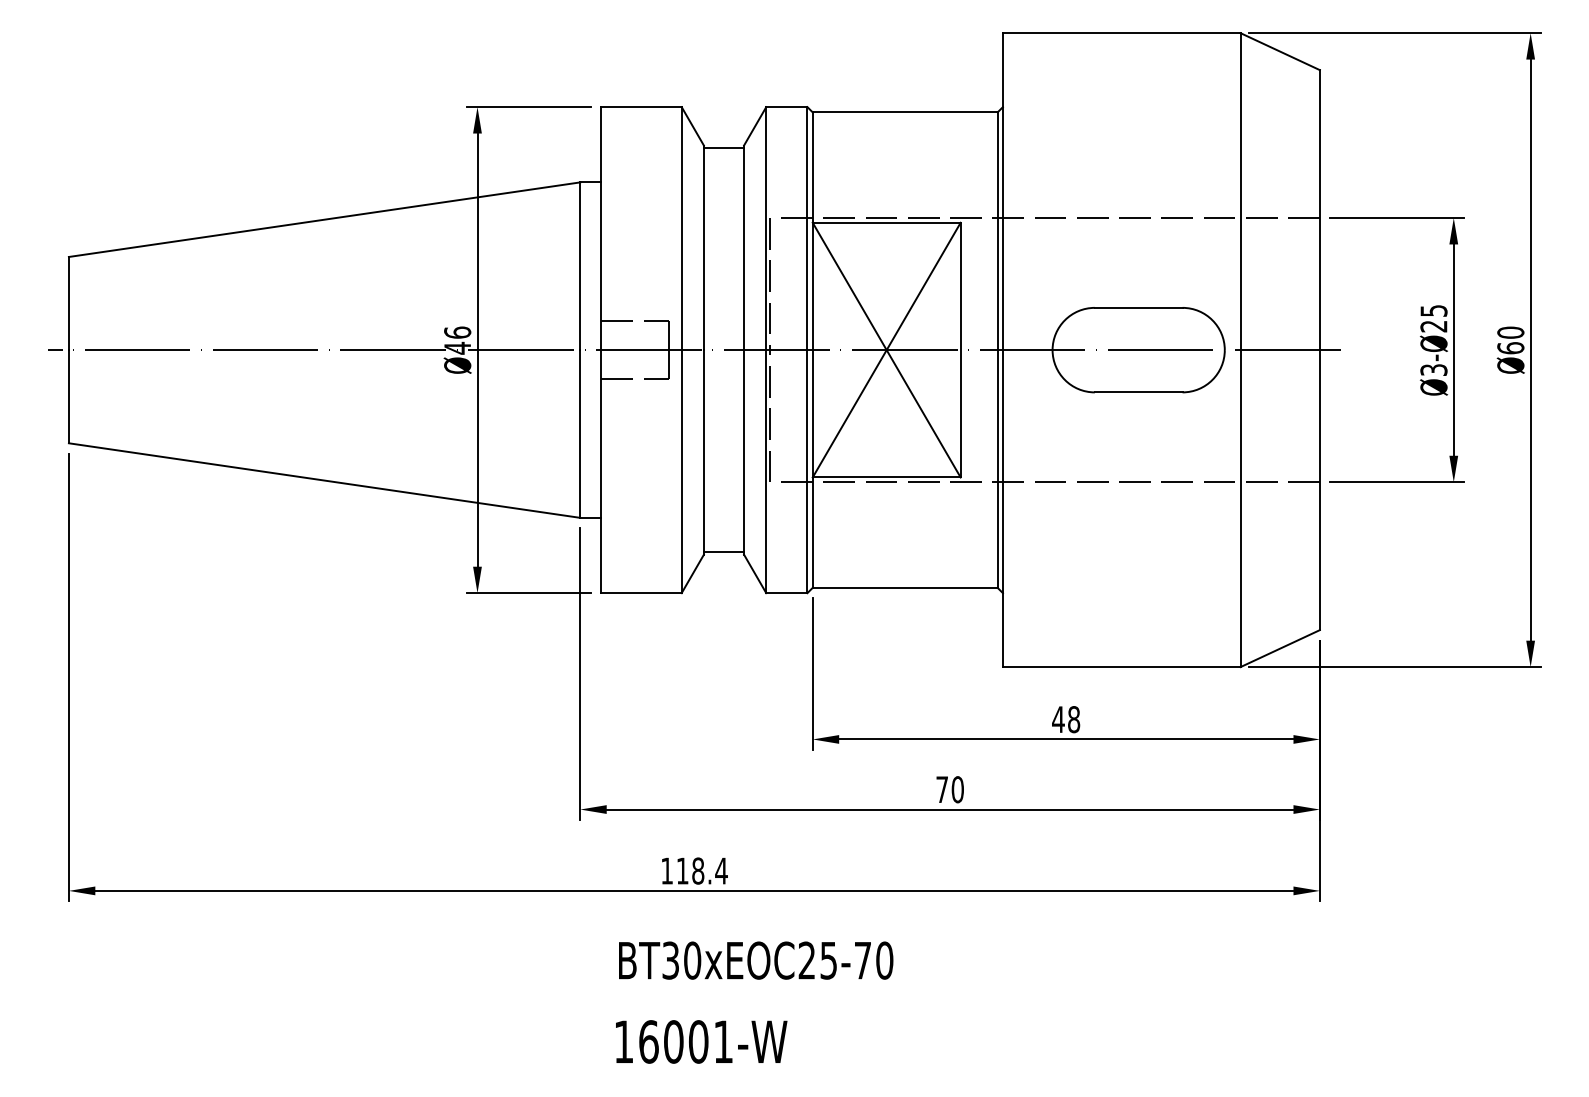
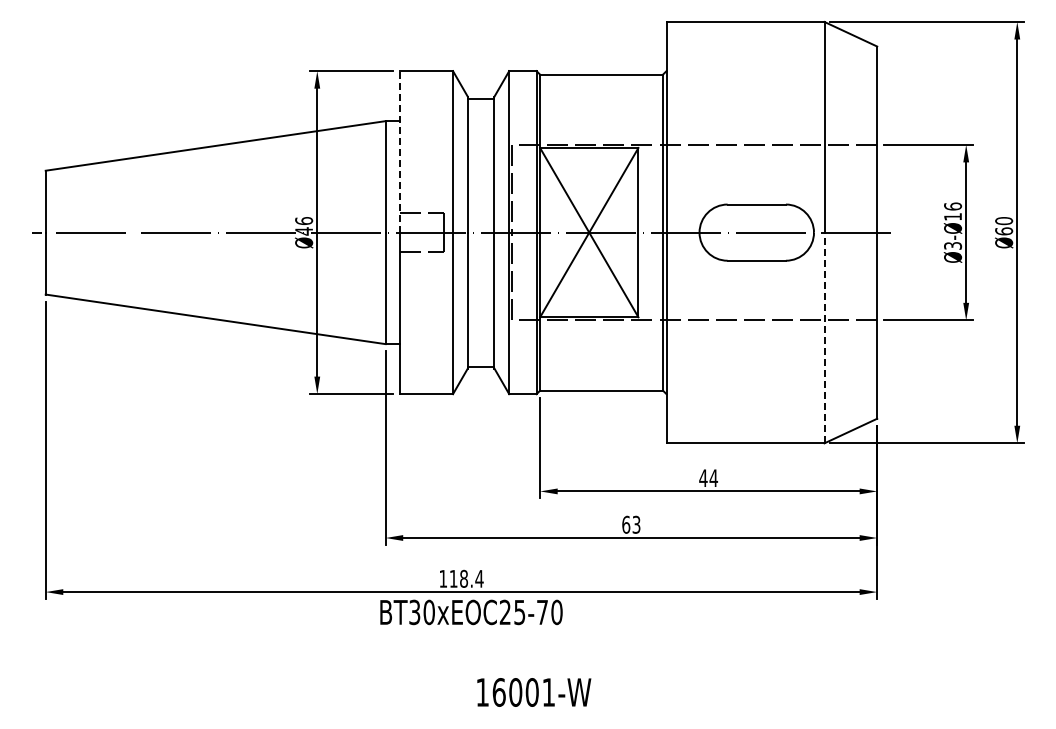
line: (601, 228) -> (399, 151), solid -> dashed
text: (1434, 318) -> (953, 211), 25 -> 16
line: (1240, 507) -> (824, 337), solid -> dashed
text: (1073, 720) -> (713, 478), 48 -> 44
text: (950, 789) -> (631, 524), 70 -> 63
text: (756, 960) -> (471, 612), moved
text: (701, 1041) -> (534, 692), moved

